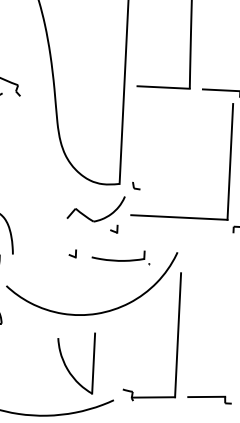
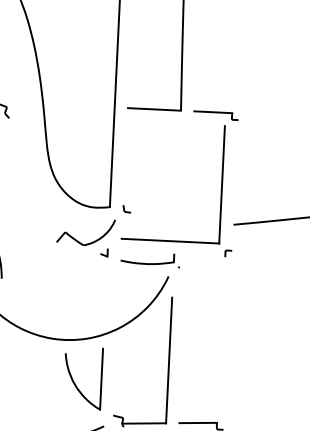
part: (72, 253) -> (62, 277), removed
part: (120, 257) -> (149, 260), moved
part: (67, 367) -> (75, 383), moved

